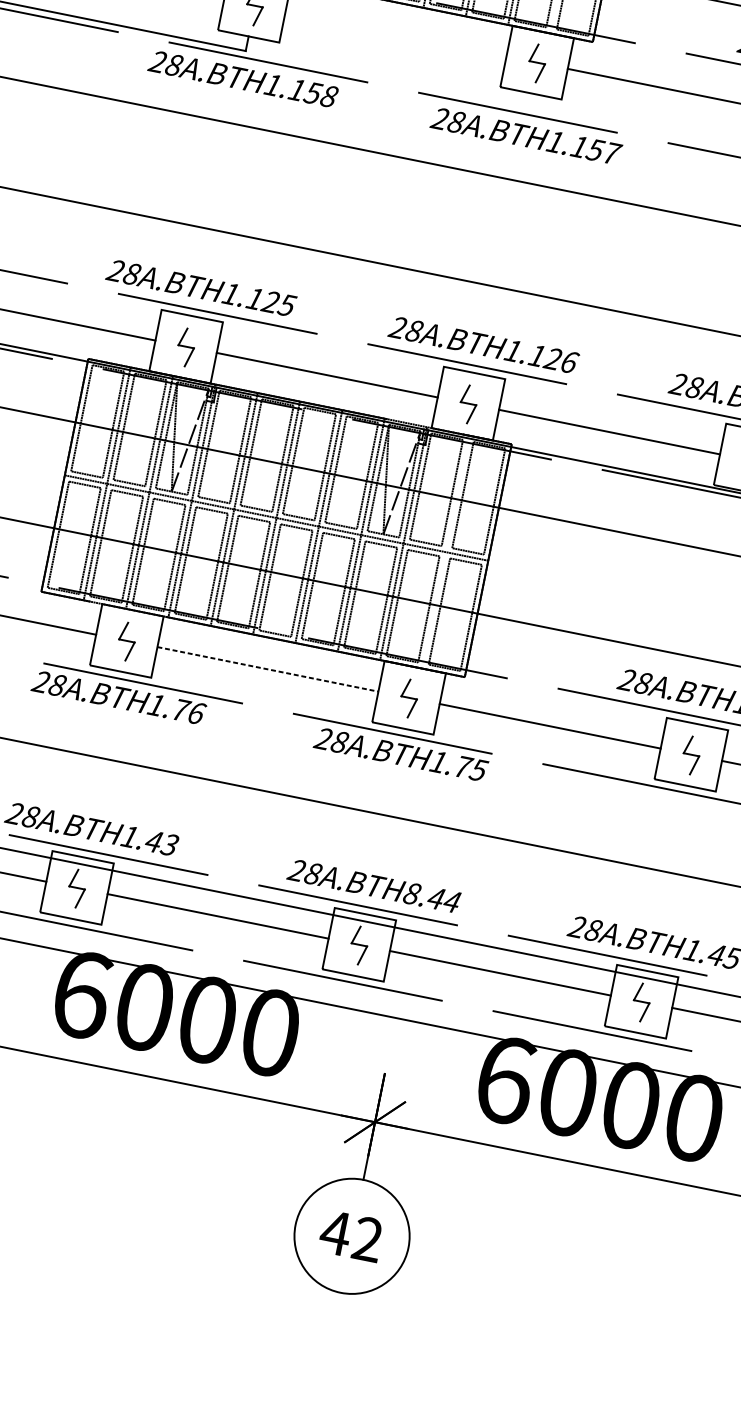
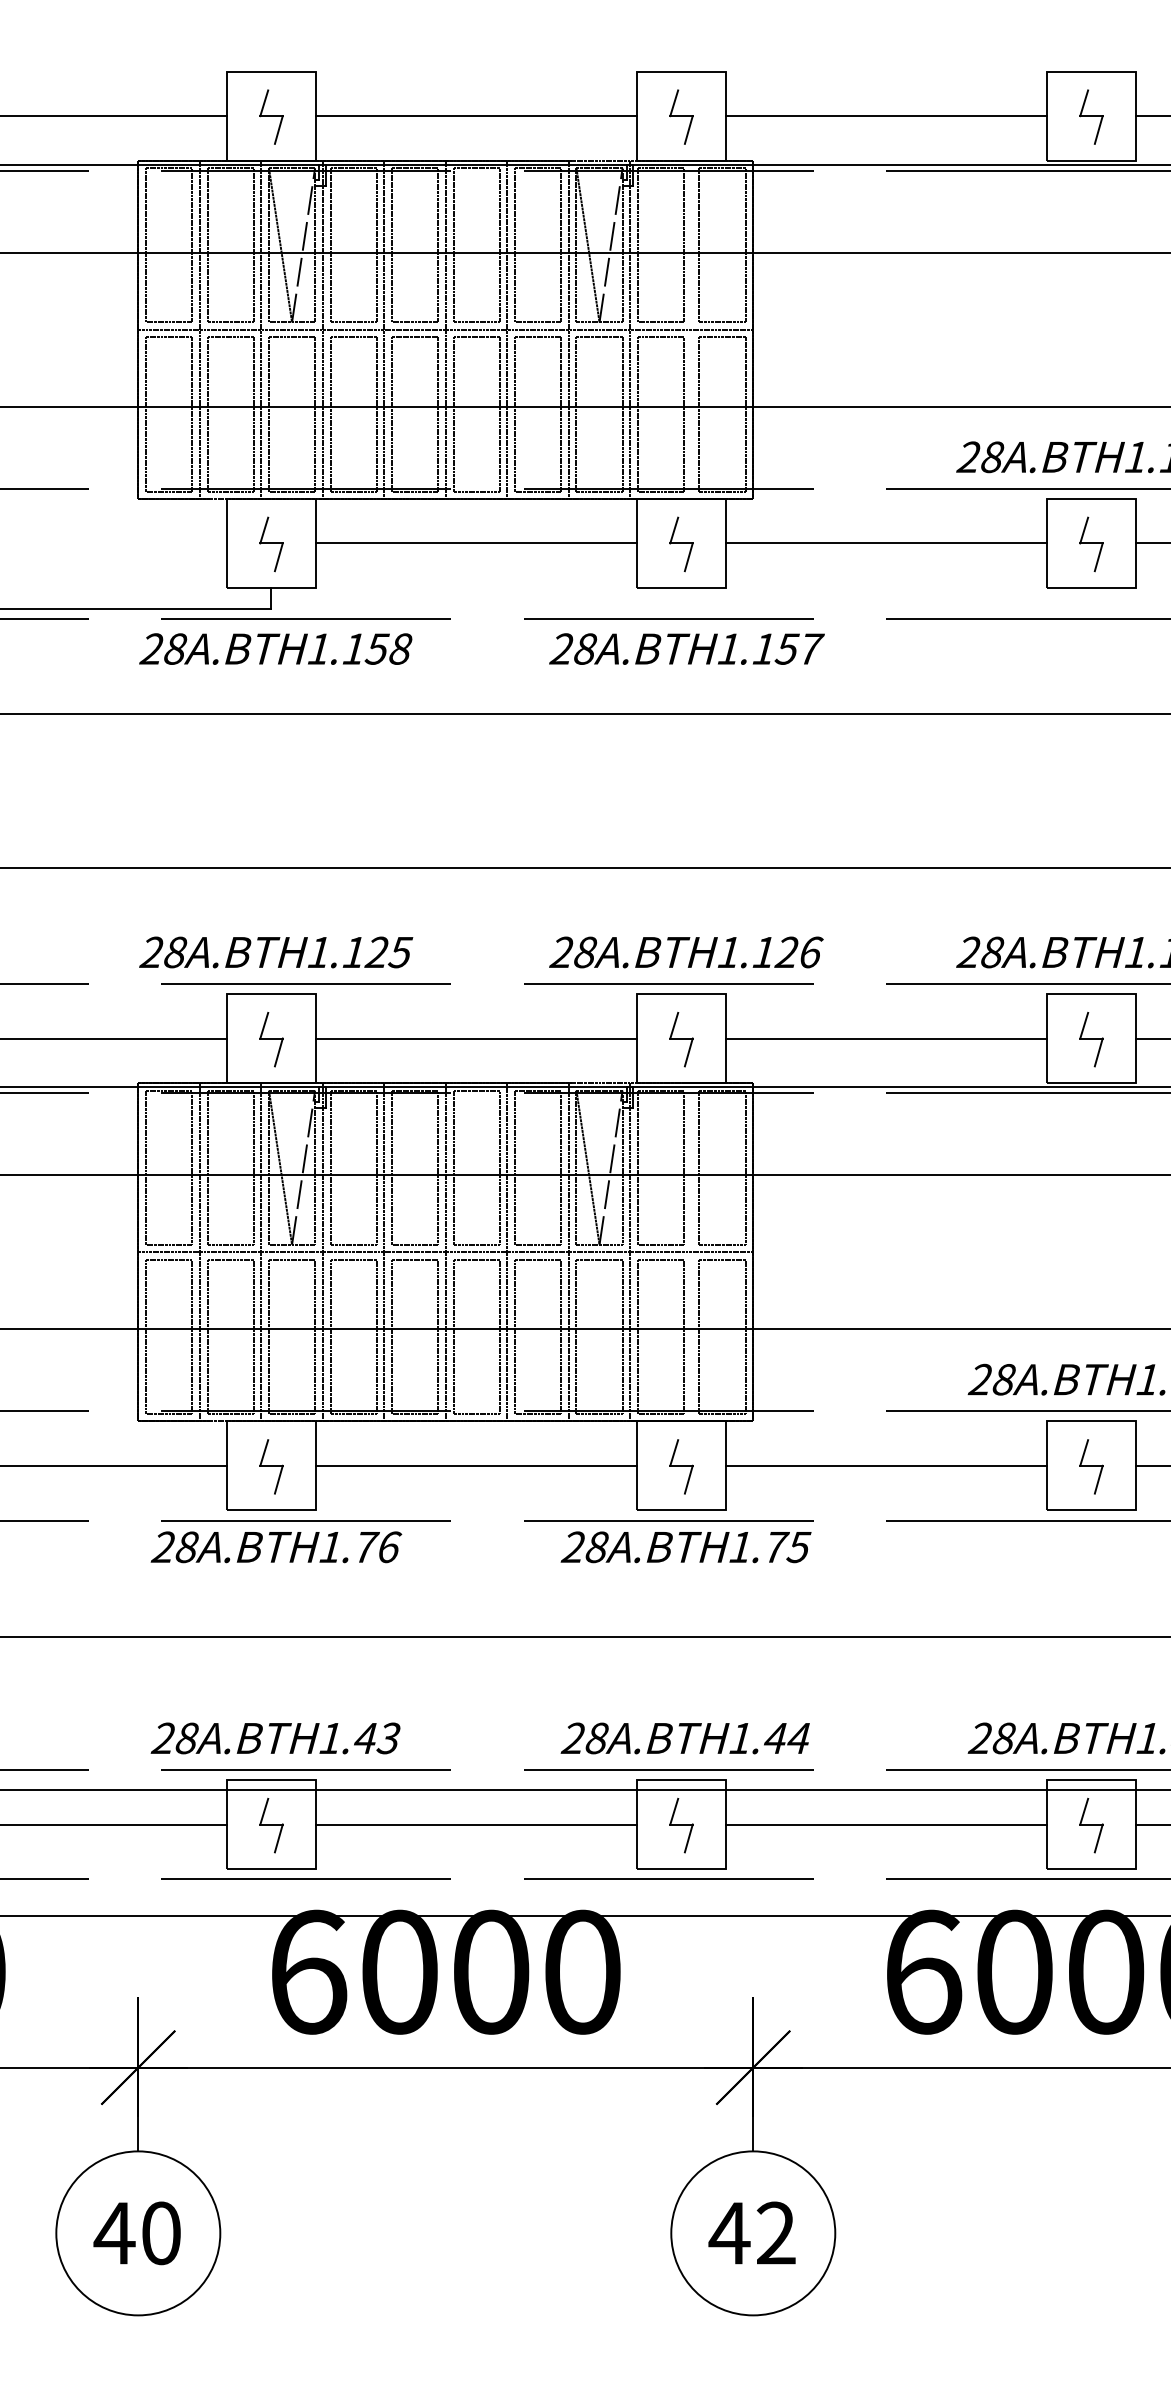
line: (395, 34) -> (475, 543), added
line: (268, 669) -> (476, 1465), dashed -> solid
text: (411, 893) -> (740, 1738), 8.44 -> 1.44

